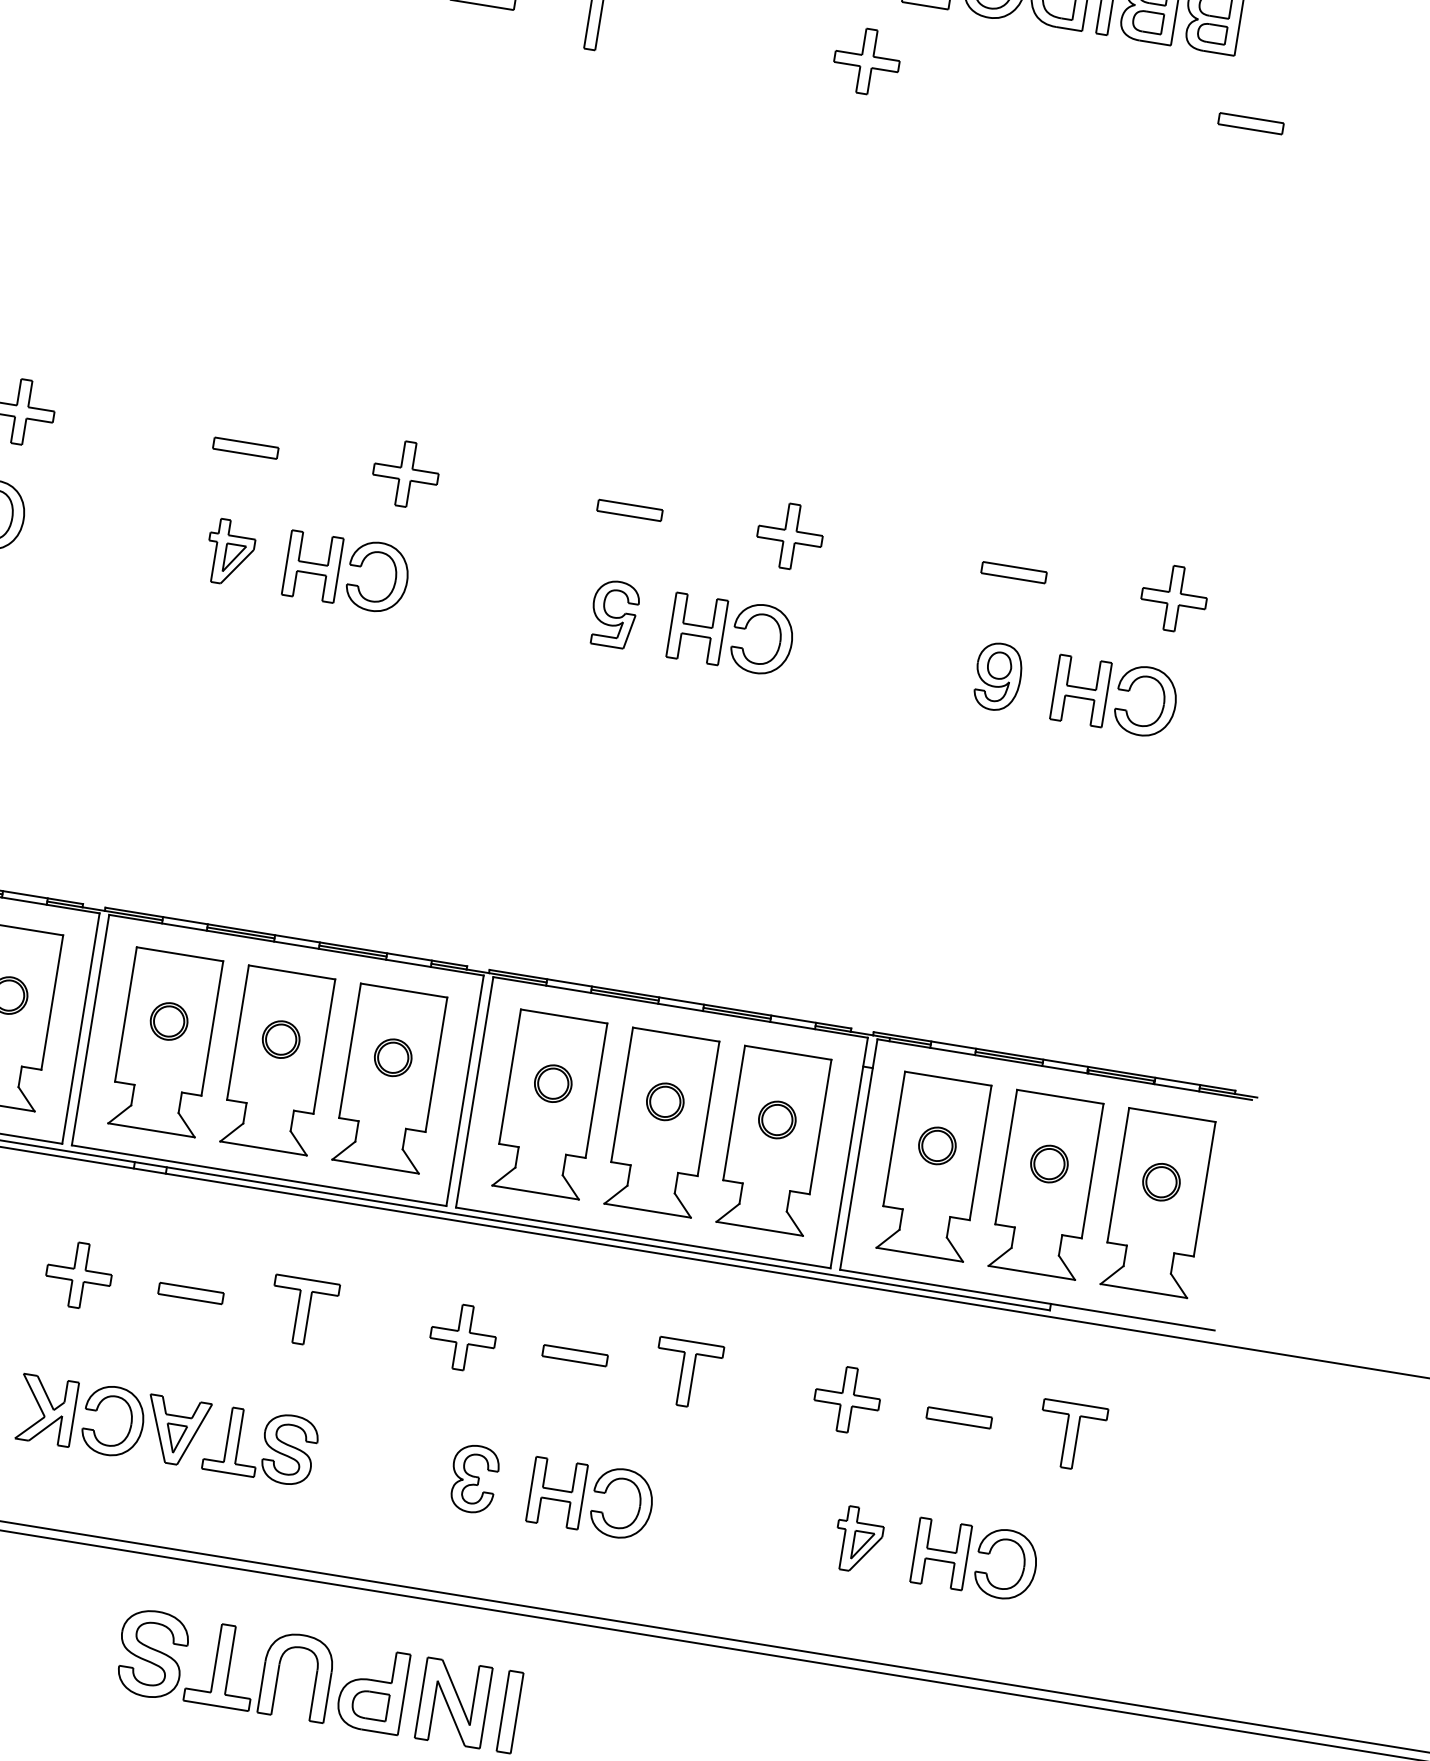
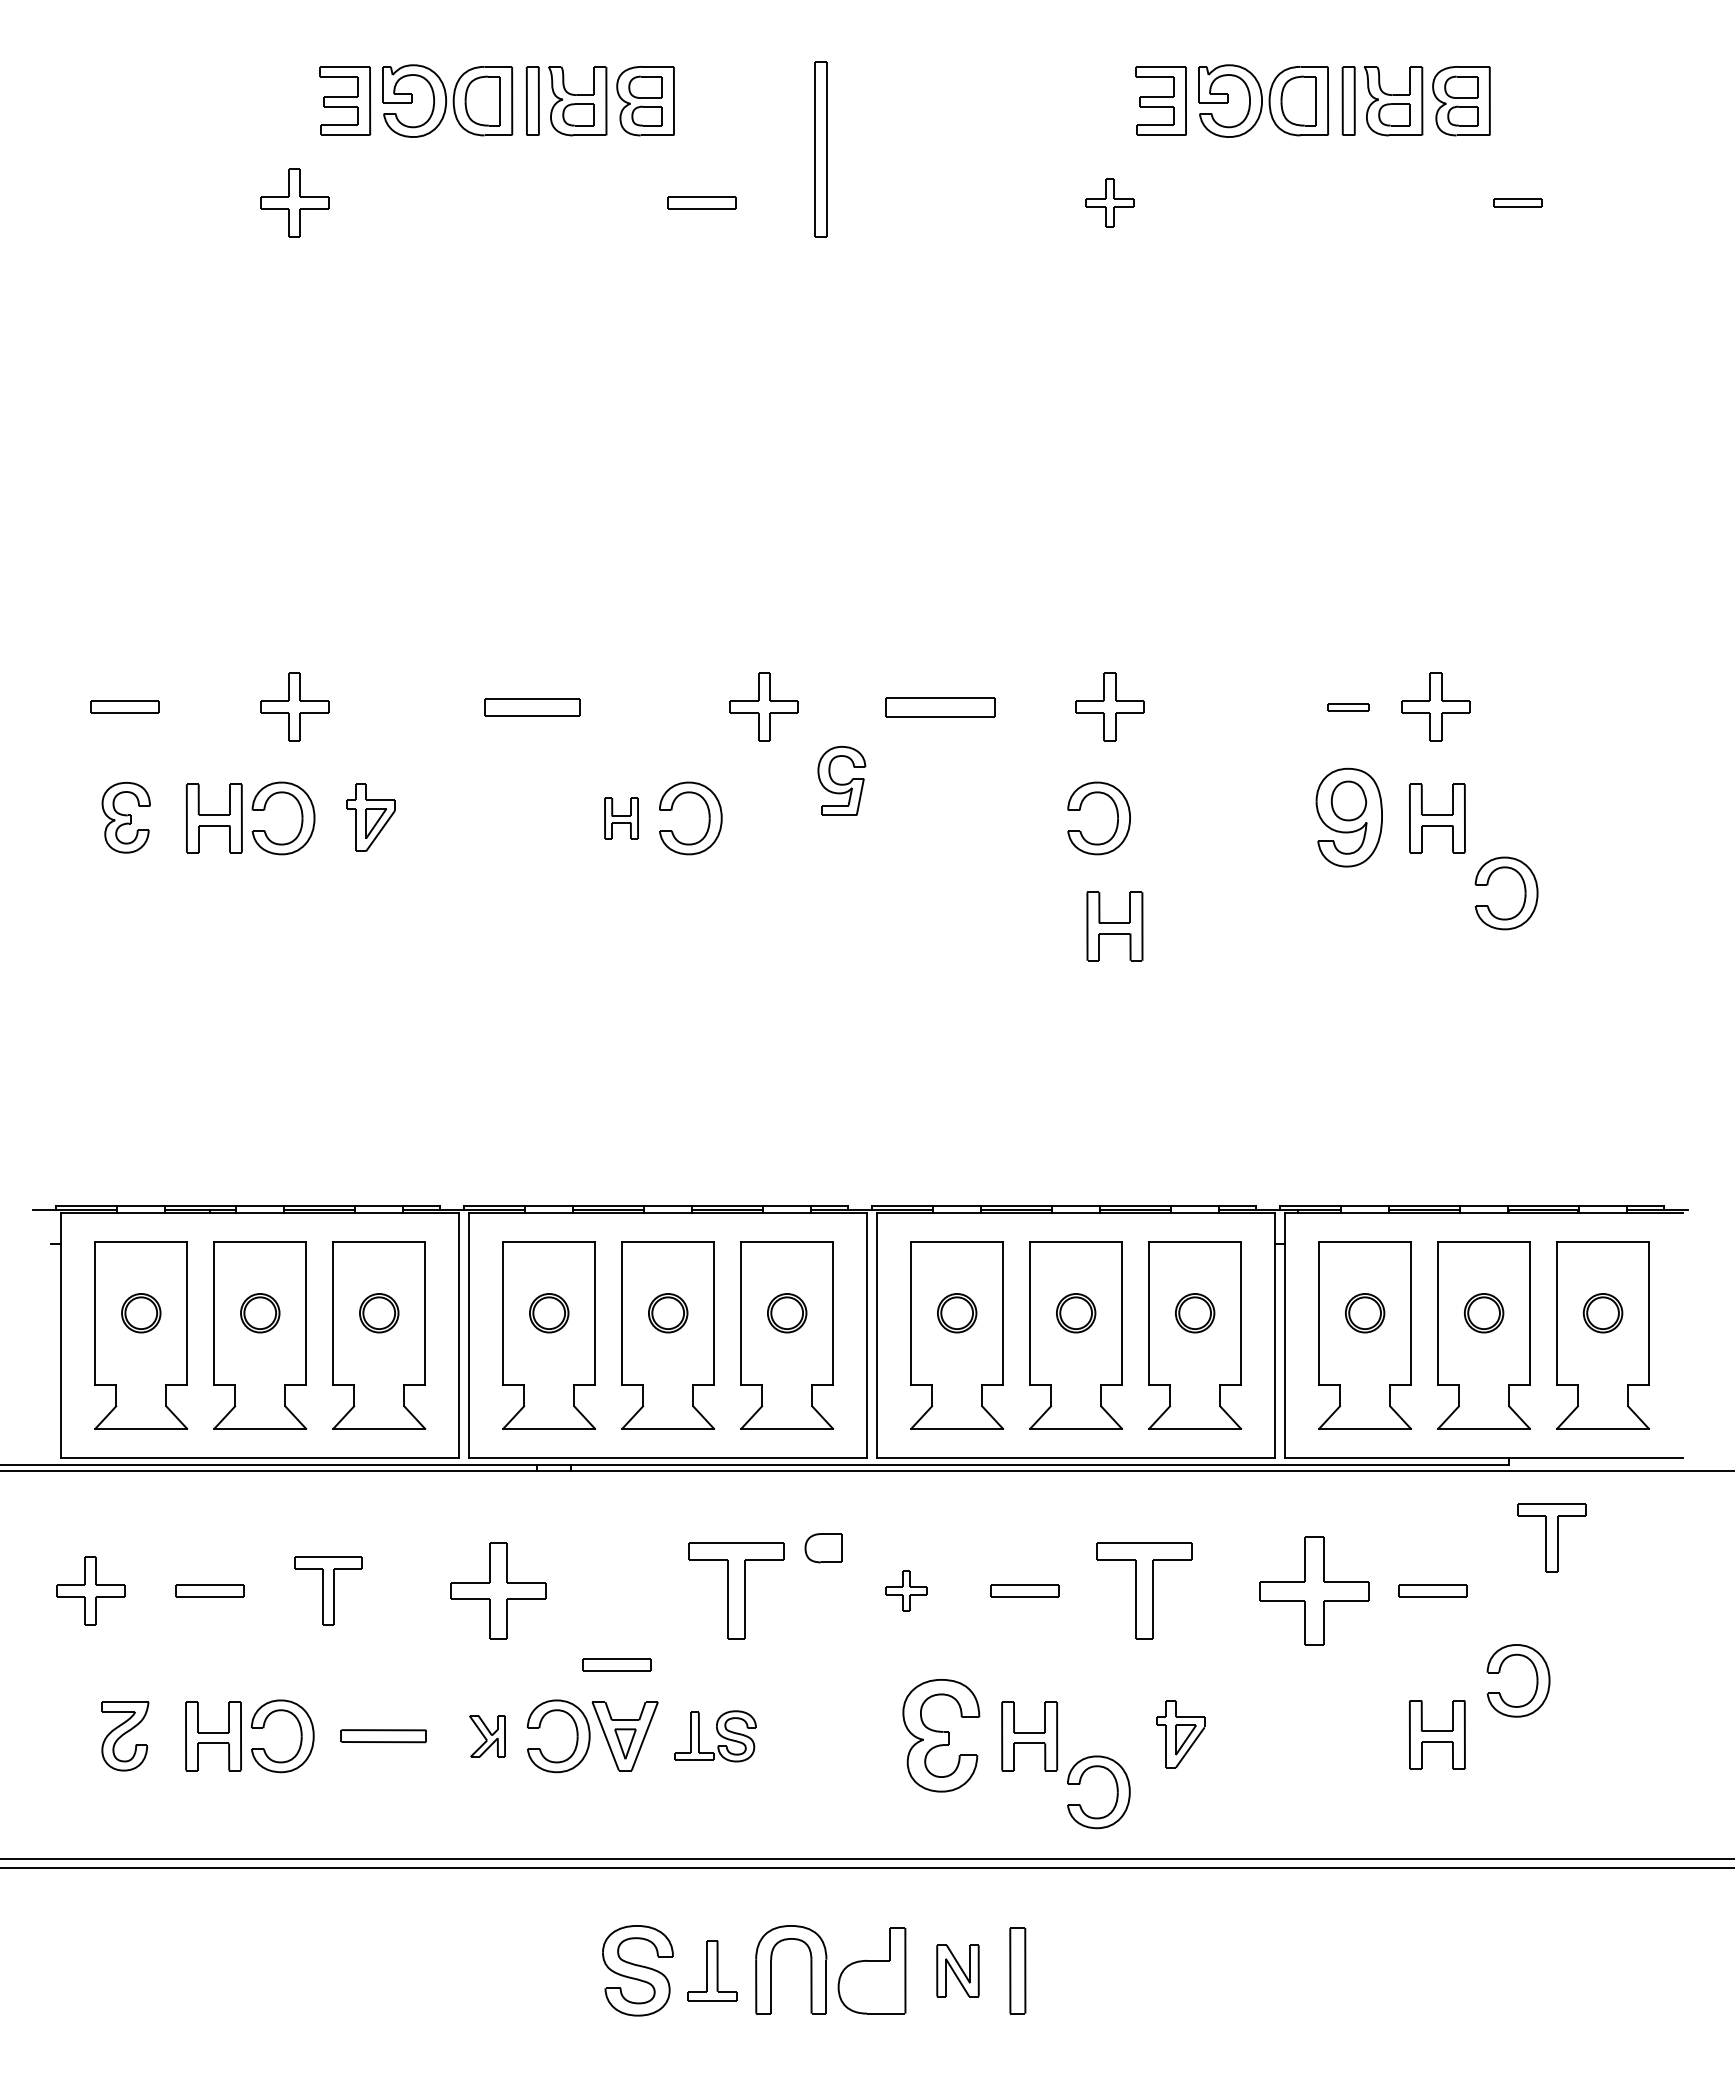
part: (866, 61) -> (1109, 202), size x0.7
part: (1250, 123) -> (1517, 202), size x0.7
part: (244, 447) -> (531, 706), size x1.4
part: (405, 473) -> (763, 706), moved
part: (629, 509) -> (939, 706), size x1.6
part: (229, 552) -> (370, 817), moved
part: (312, 566) -> (621, 818), size x0.6
part: (1013, 571) -> (1347, 706), size x0.6
part: (1173, 597) -> (1435, 706), moved
part: (614, 613) -> (841, 780), moved
part: (696, 628) -> (1114, 926), moved
part: (998, 676) -> (1349, 817), size x1.4
part: (1162, 704) -> (1524, 893), moved
part: (78, 1274) -> (497, 1590), size x1.4
part: (190, 1292) -> (616, 1664), moved
part: (302, 1310) -> (735, 1590), size x1.4
part: (462, 1336) -> (905, 1590), size x0.6
part: (686, 1373) -> (1143, 1590), size x1.4
part: (846, 1399) -> (1313, 1590), size x1.6
part: (46, 1410) -> (487, 1736), size x0.6
part: (1070, 1435) -> (1551, 1537), moved
part: (261, 1445) -> (715, 1736), size x0.7
part: (474, 1478) -> (941, 1735), size x1.6
part: (638, 1506) -> (1116, 1792), moved
part: (858, 1540) -> (1180, 1734), moved
part: (1023, 1566) -> (1536, 1680), moved
part: (222, 1665) -> (712, 1970), size x0.7
part: (453, 1702) -> (957, 1970), size x0.6
part: (369, 1705) -> (823, 1548), moved

